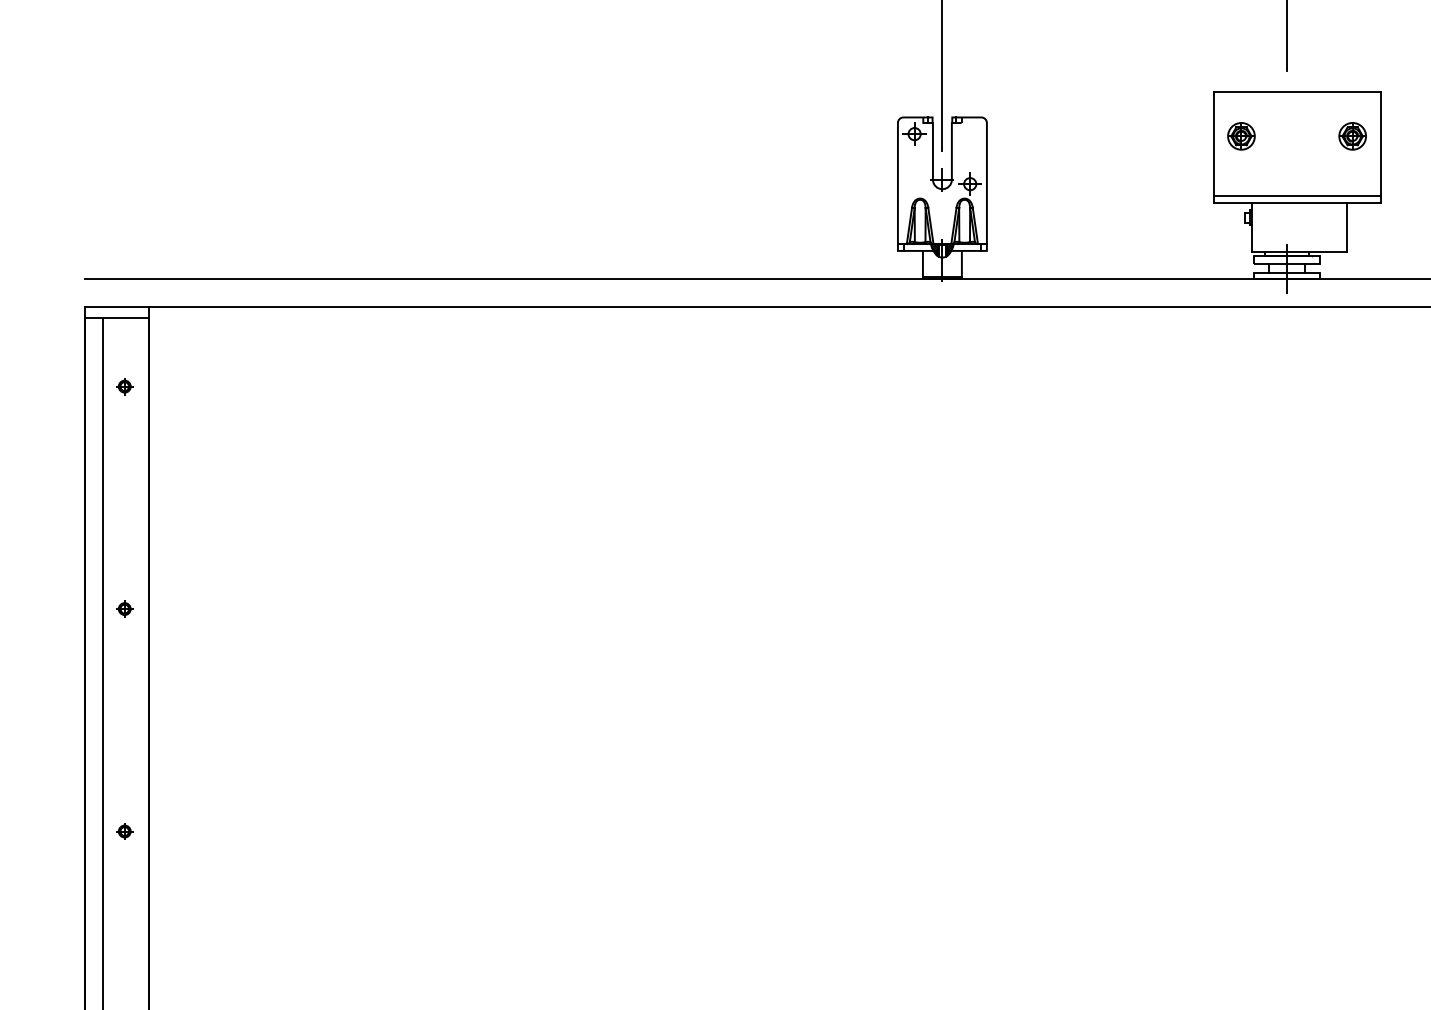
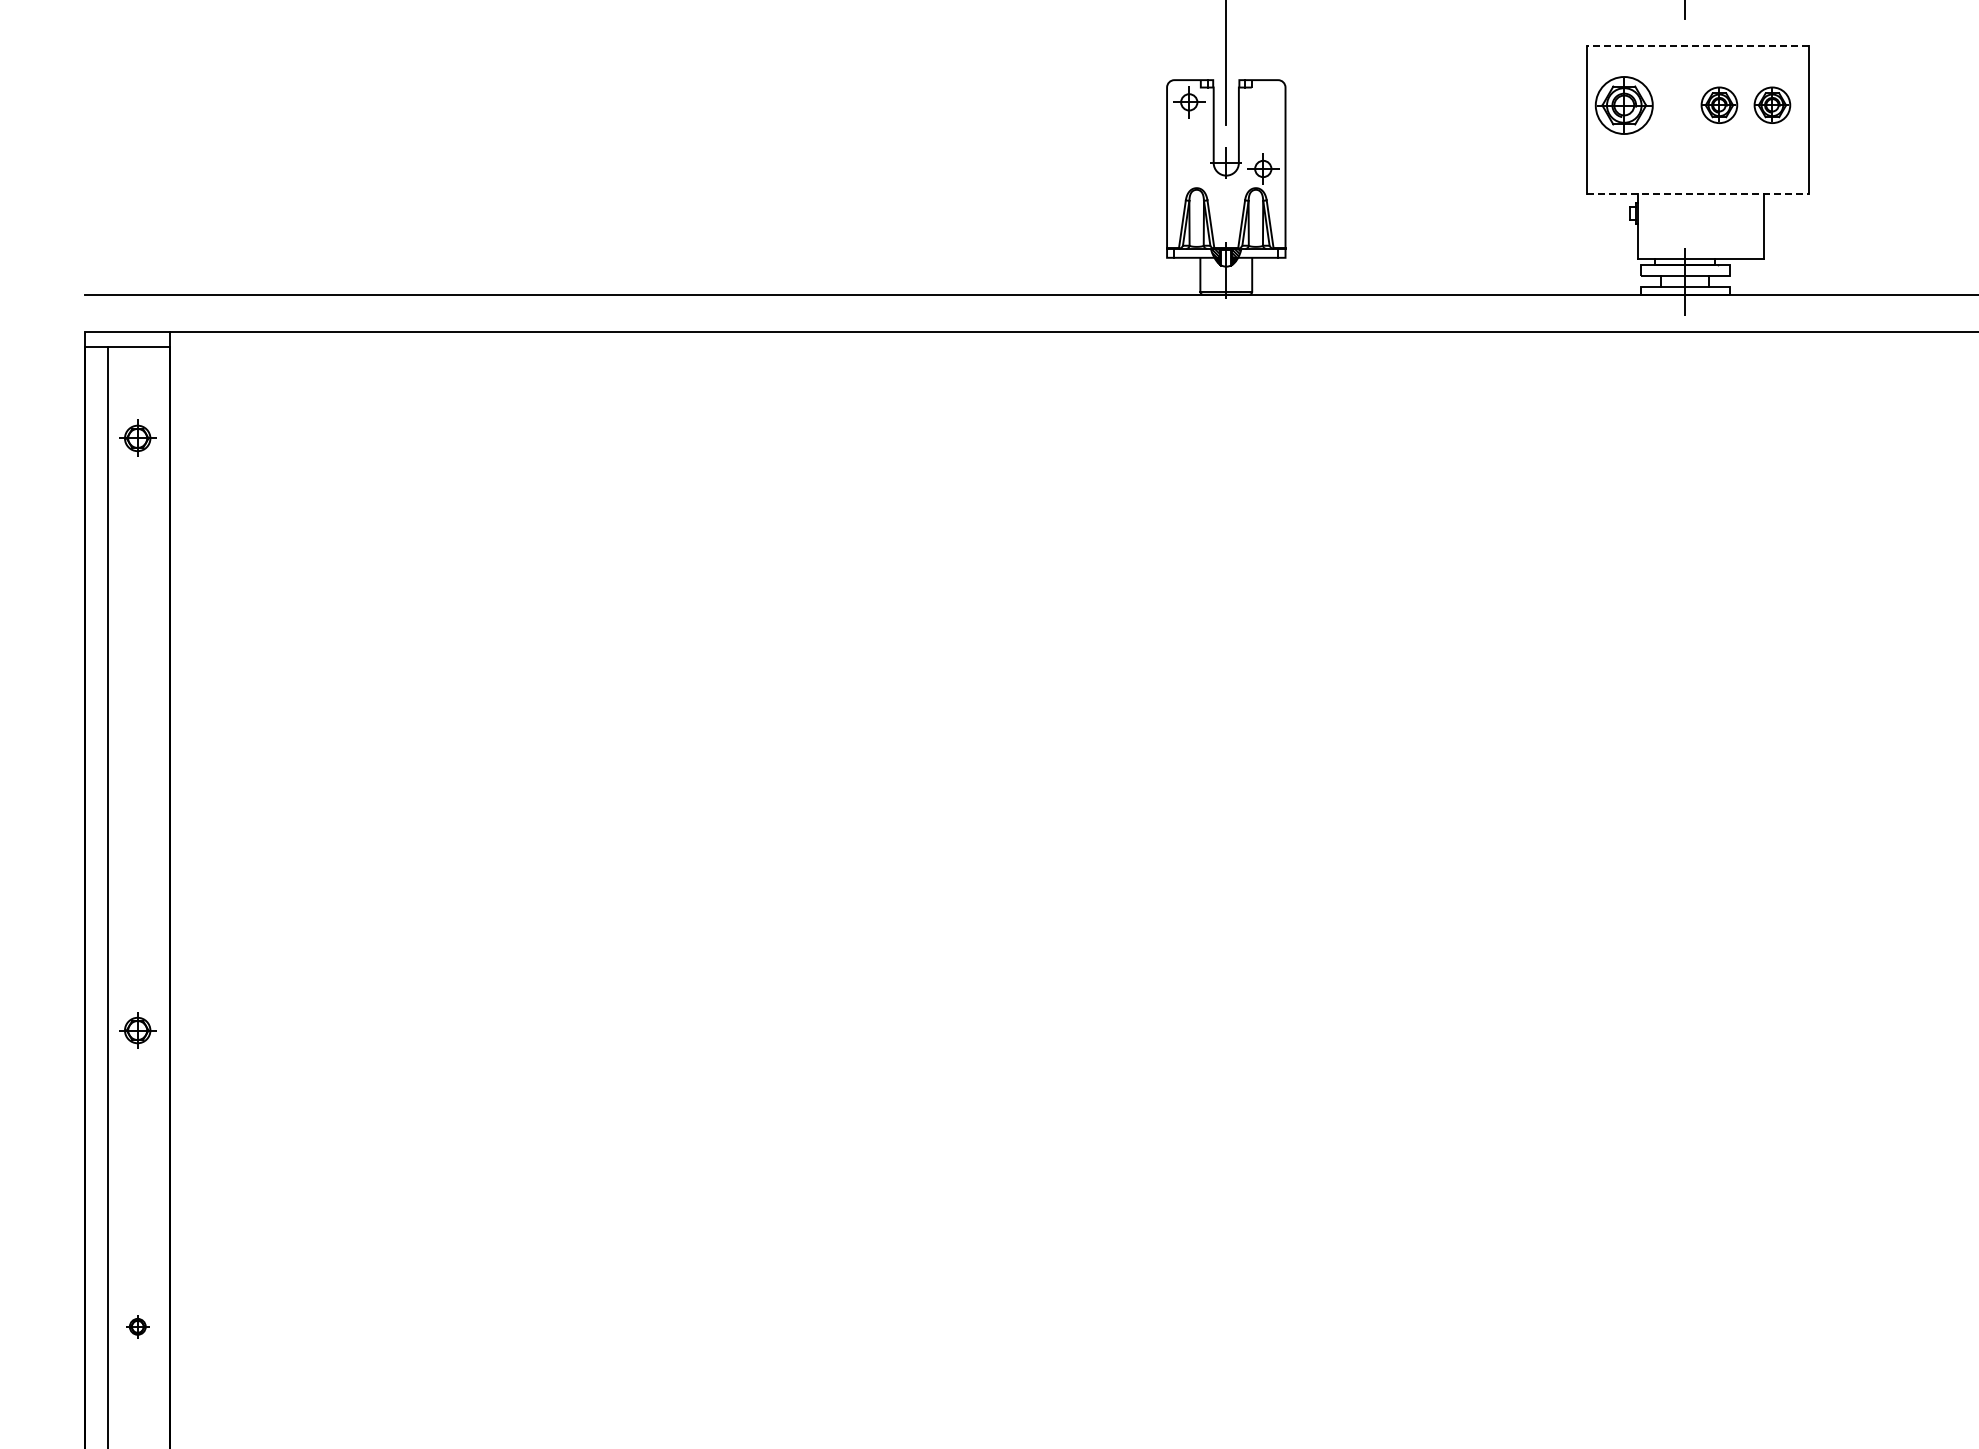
line: (1296, 92) -> (1697, 46), solid -> dashed
part: (1241, 135) -> (1624, 104), size x1.6
part: (1312, 135) -> (1719, 104), added
line: (1297, 196) -> (1698, 185), removed
line: (1297, 203) -> (1698, 194), solid -> dashed
part: (124, 386) -> (137, 438), size x1.6
part: (124, 609) -> (137, 734), removed
part: (124, 831) -> (137, 1030), size x1.6

